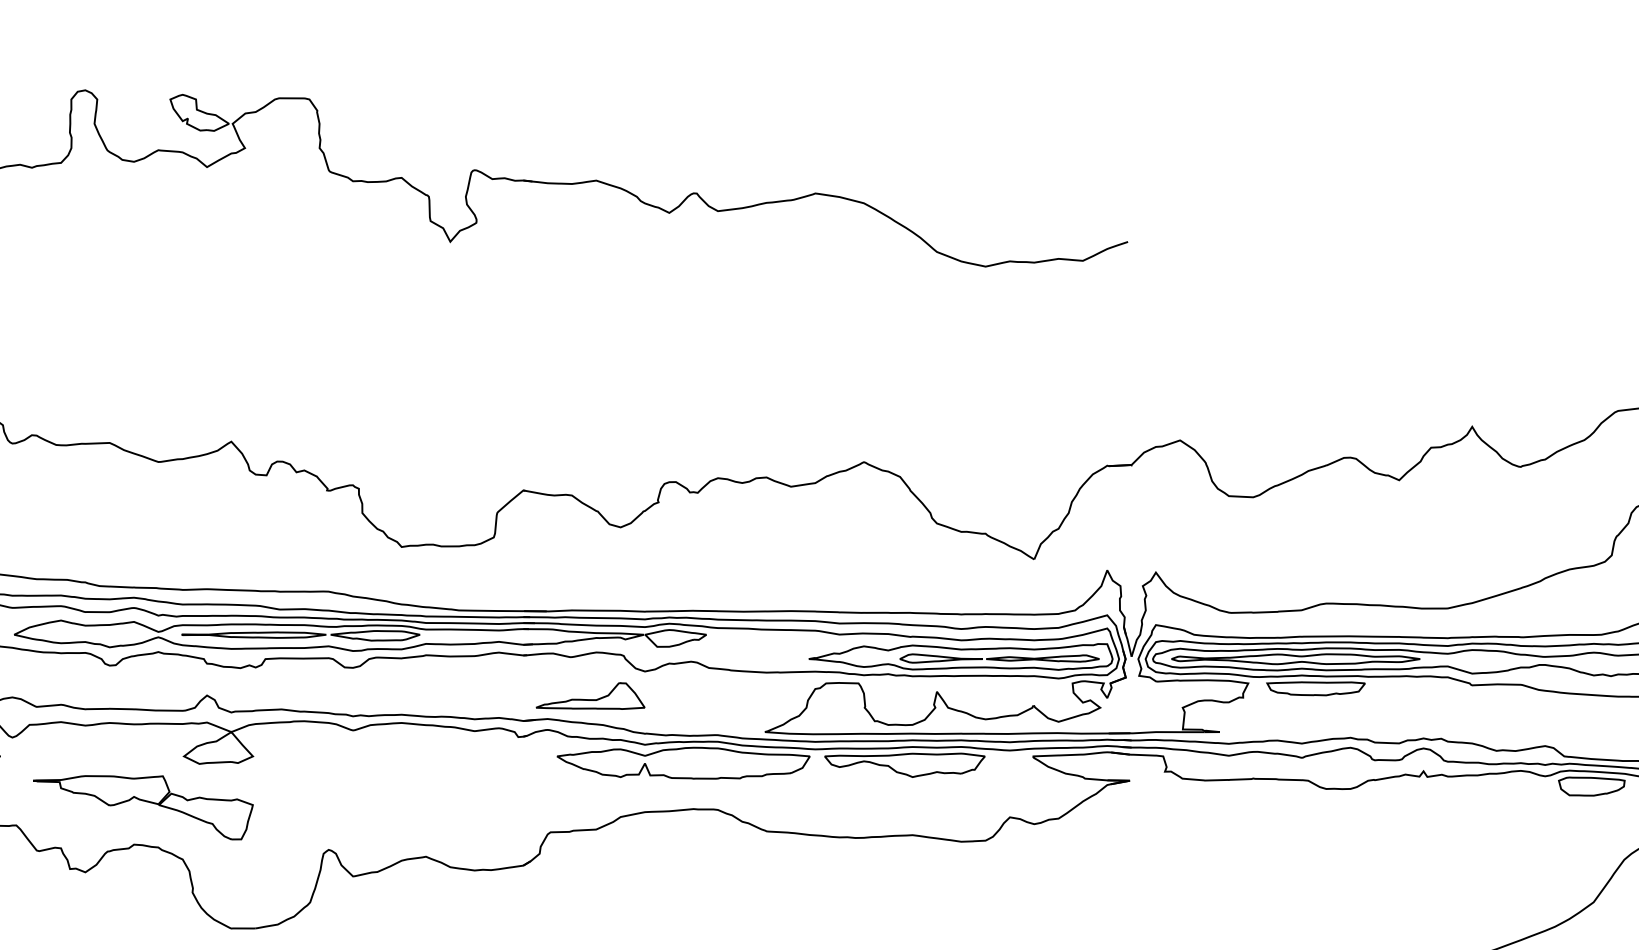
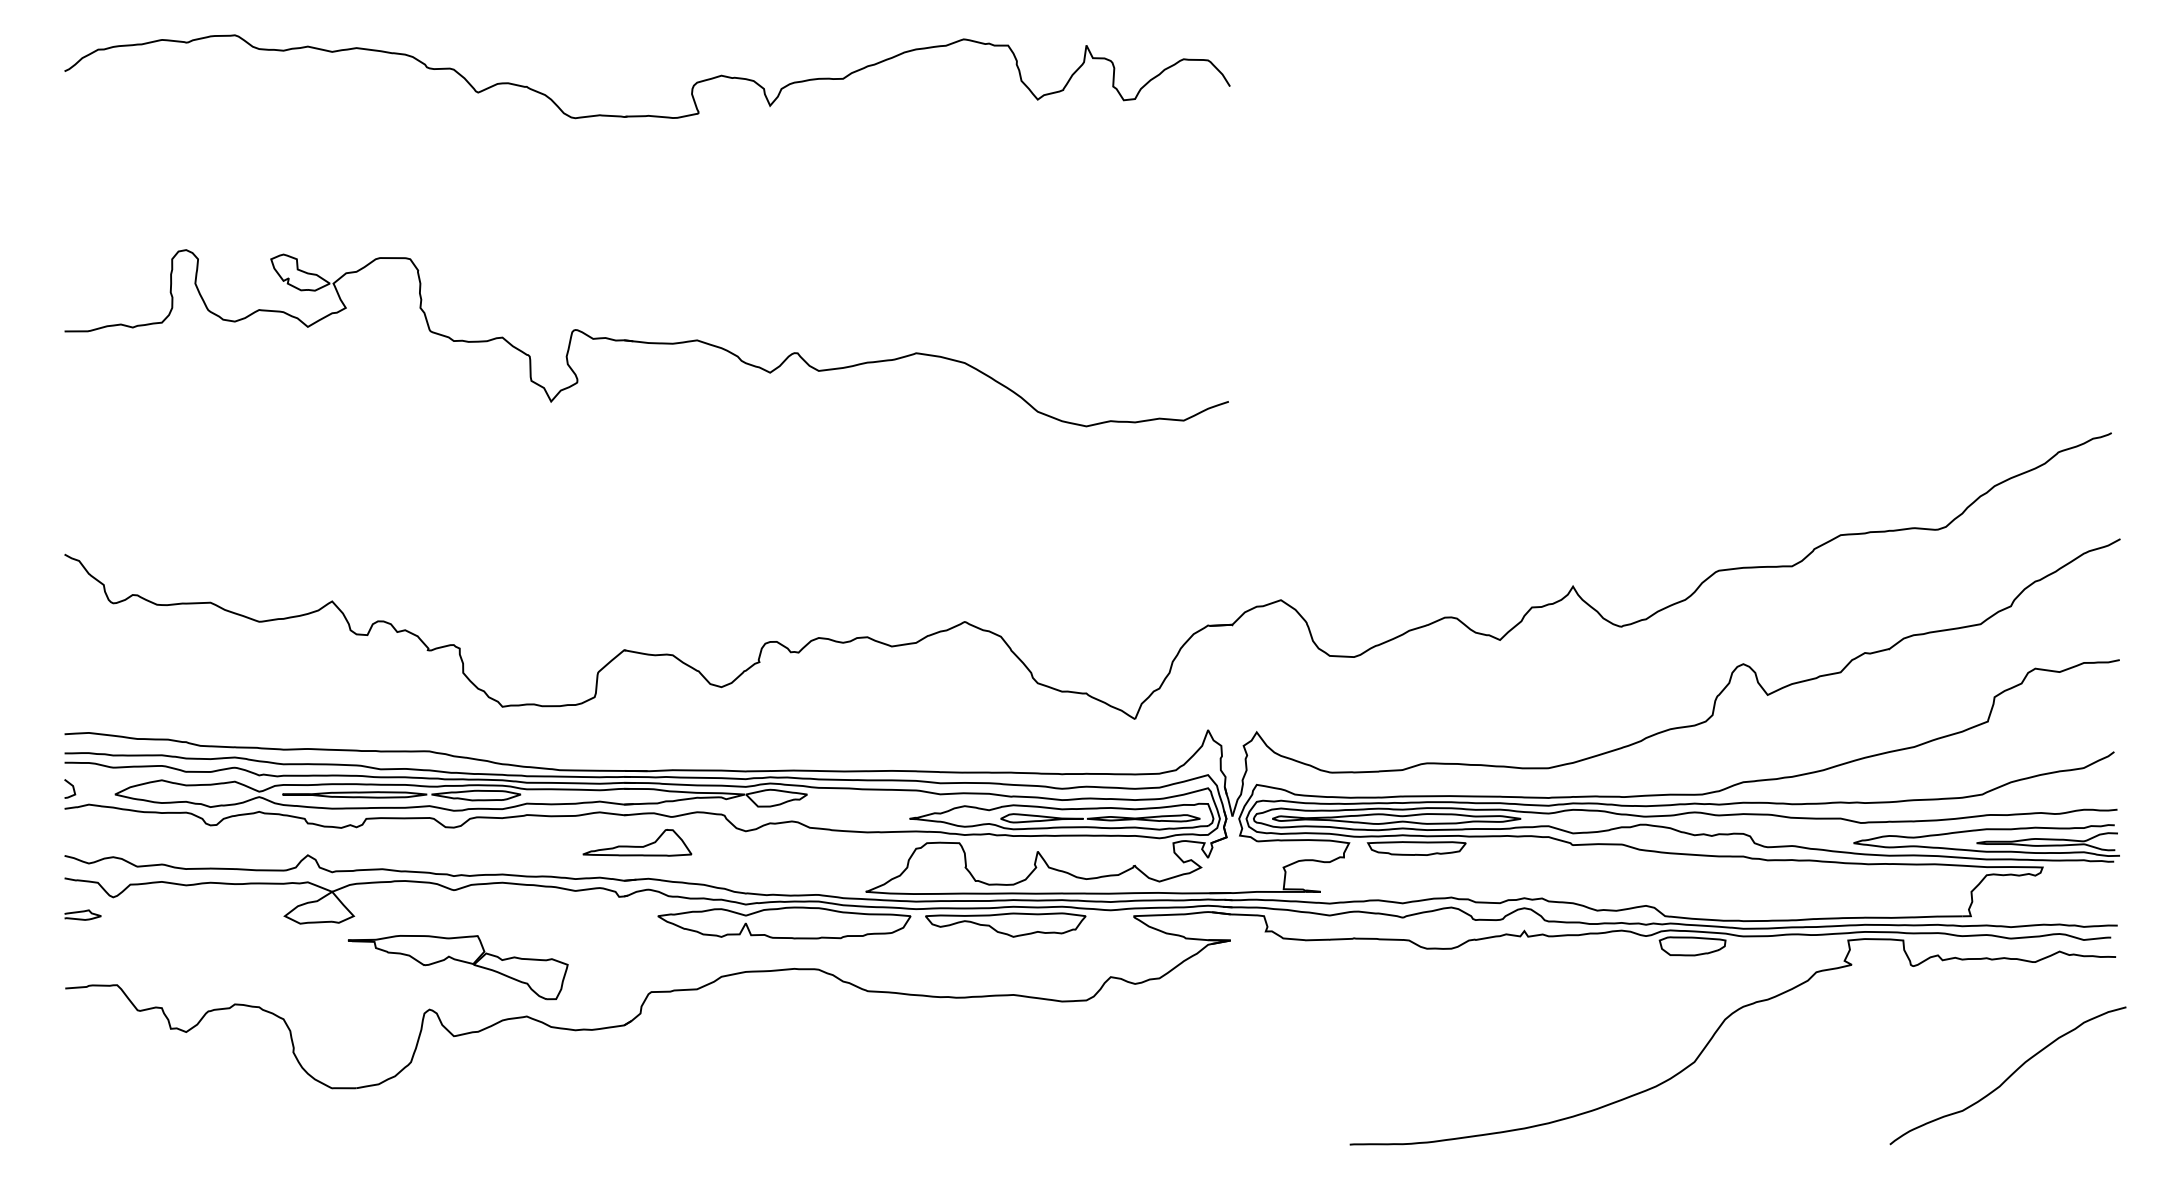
part: (590, 695) -> (637, 842), moved
part: (143, 801) -> (458, 961), moved

